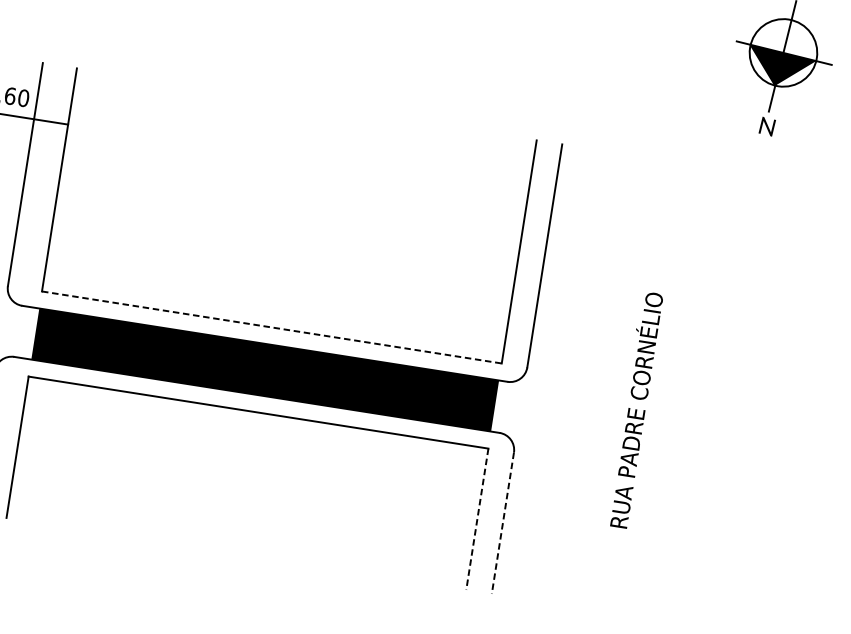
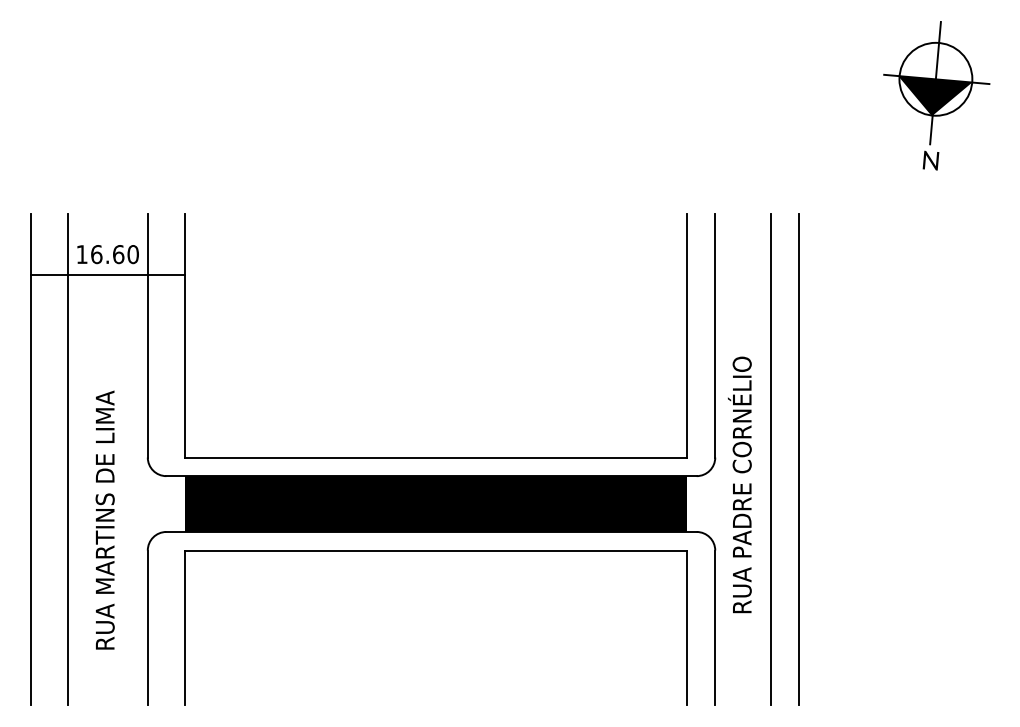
line: (272, 327) -> (436, 457), dashed -> solid
line: (578, 376) -> (771, 458), added
line: (603, 380) -> (798, 458), added
text: (634, 409) -> (739, 484), moved
line: (477, 519) -> (687, 628), dashed -> solid
line: (503, 523) -> (715, 628), dashed -> solid

